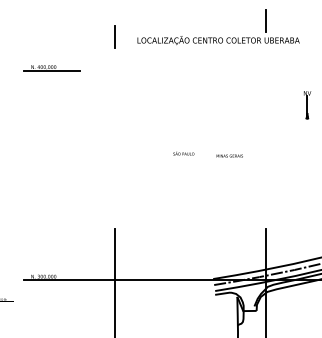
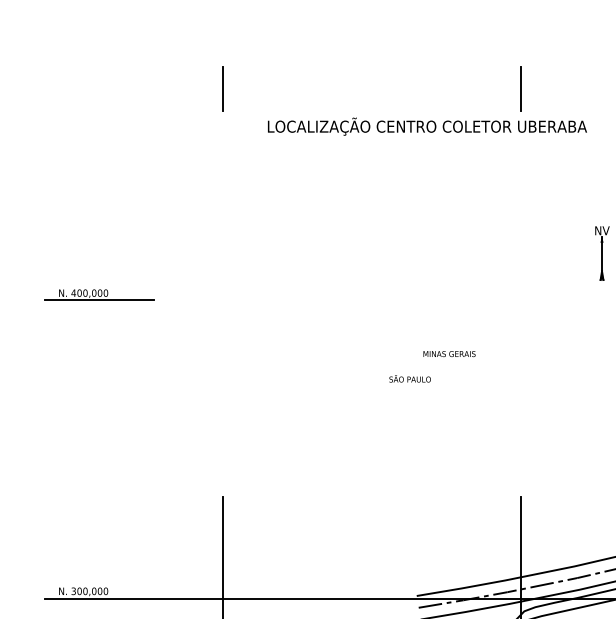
line: (114, 36) -> (222, 87), moved
part: (51, 68) -> (98, 295), moved
text: (183, 153) -> (409, 378), moved

